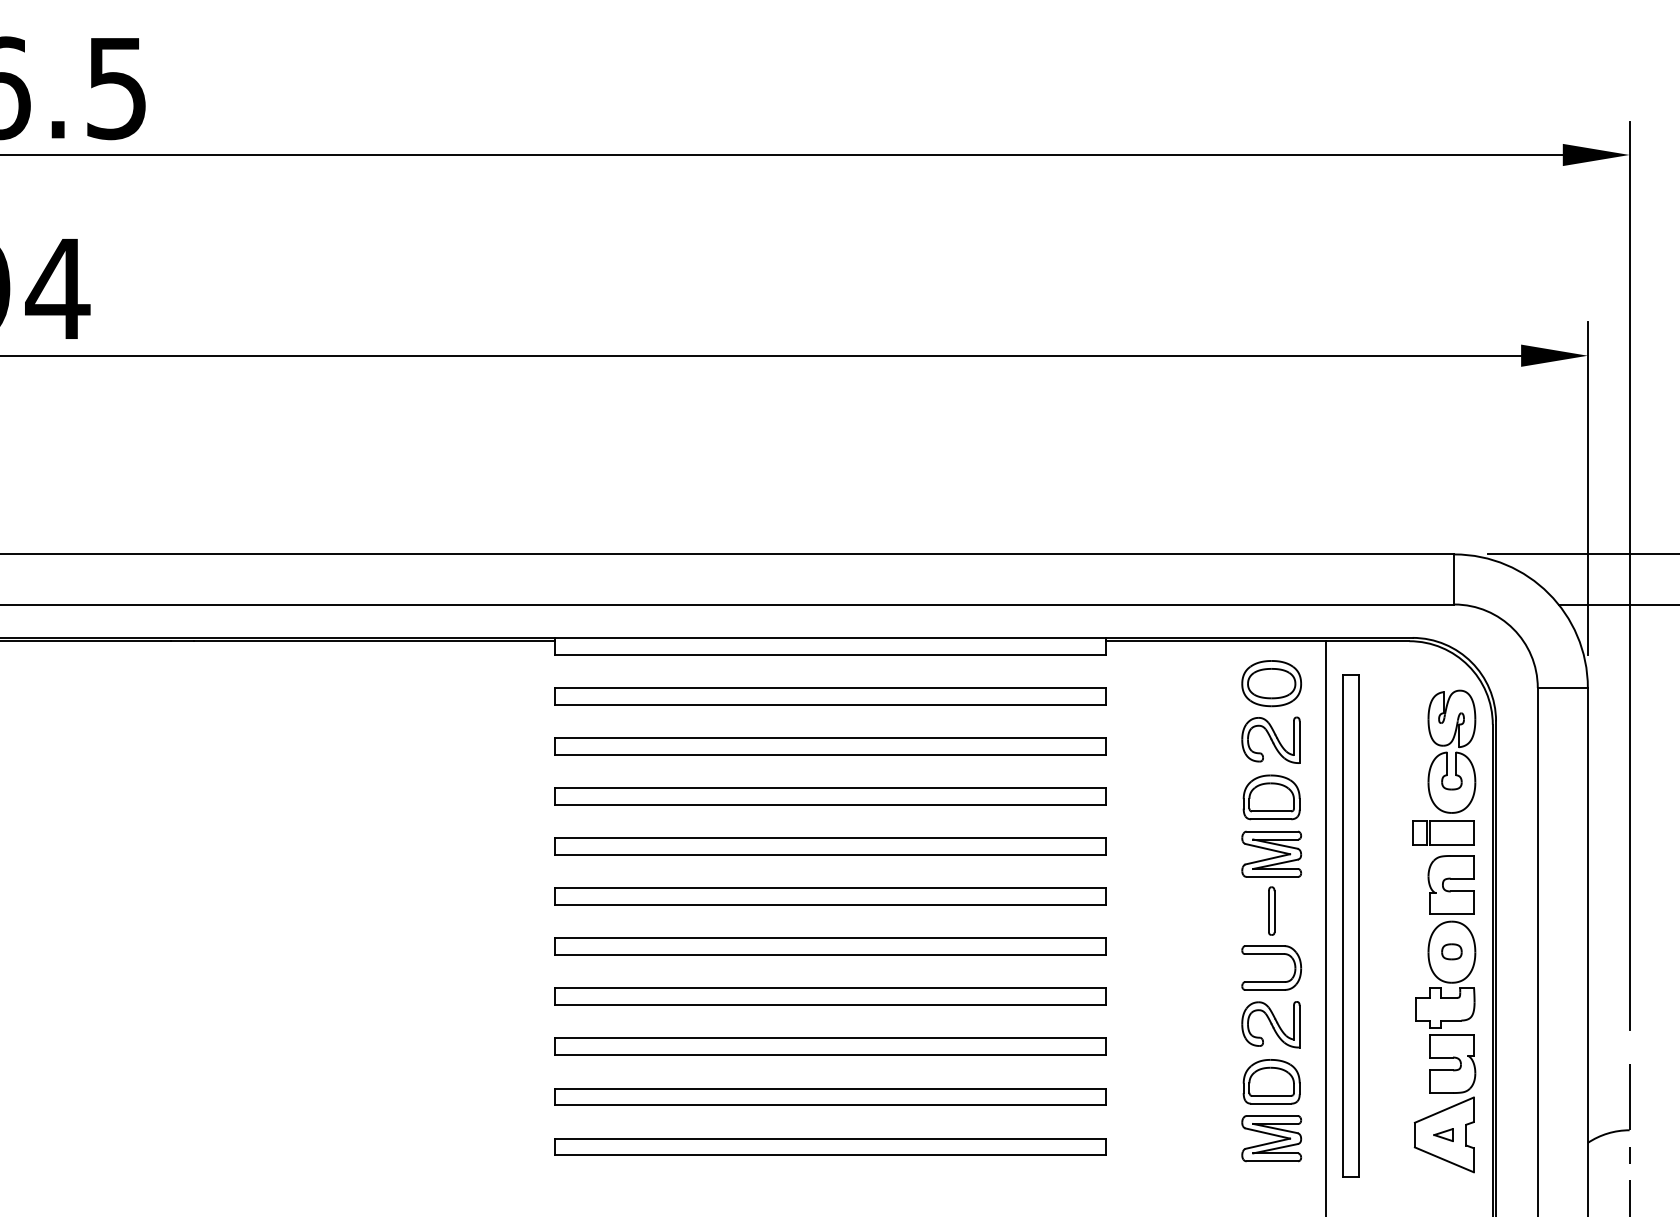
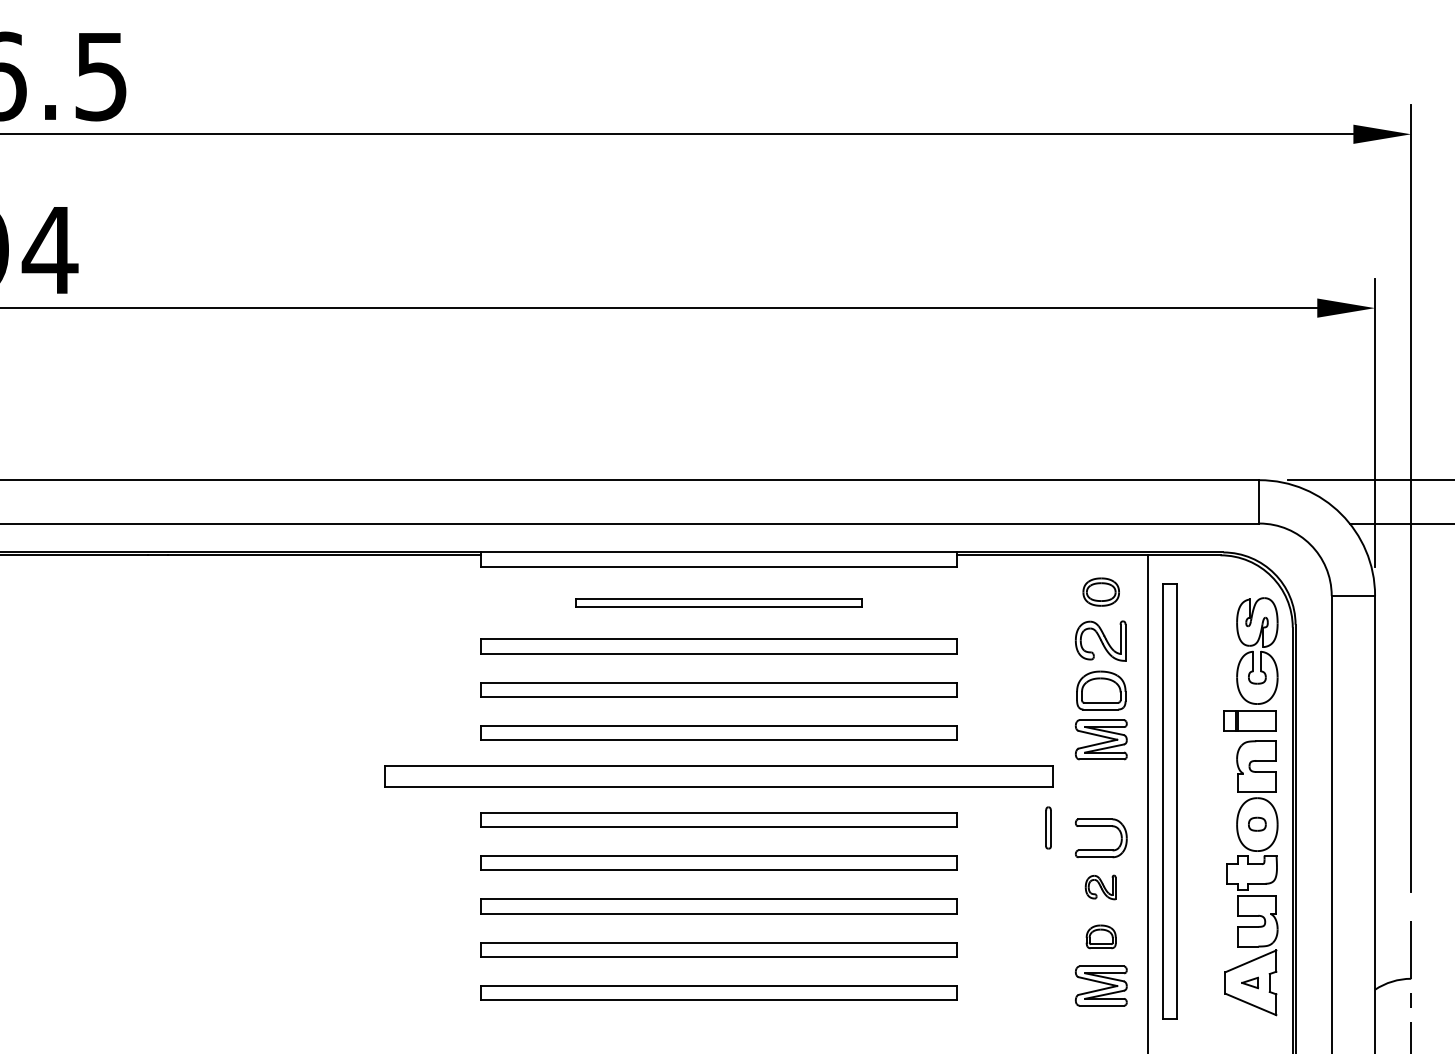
part: (1271, 683) -> (1101, 591), size x0.7
part: (830, 696) -> (719, 603), size x0.6
part: (830, 896) -> (719, 776), size x1.4
part: (1271, 910) -> (1048, 827), moved
part: (1270, 1024) -> (1100, 887), size x0.6
part: (1271, 1081) -> (1101, 936), size x0.6

